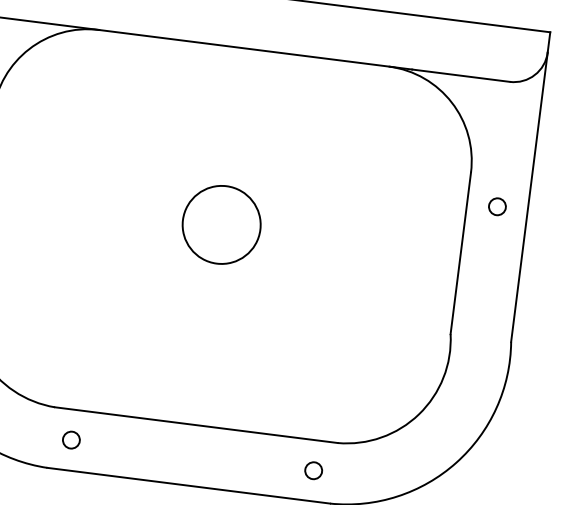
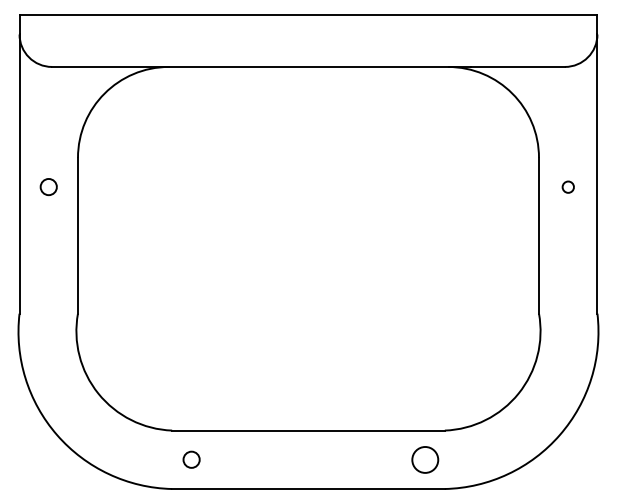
circle: (497, 207) -> (568, 187), size x0.7
circle: (221, 225) -> (308, 237), removed
circle: (313, 470) -> (425, 459), size x1.6

